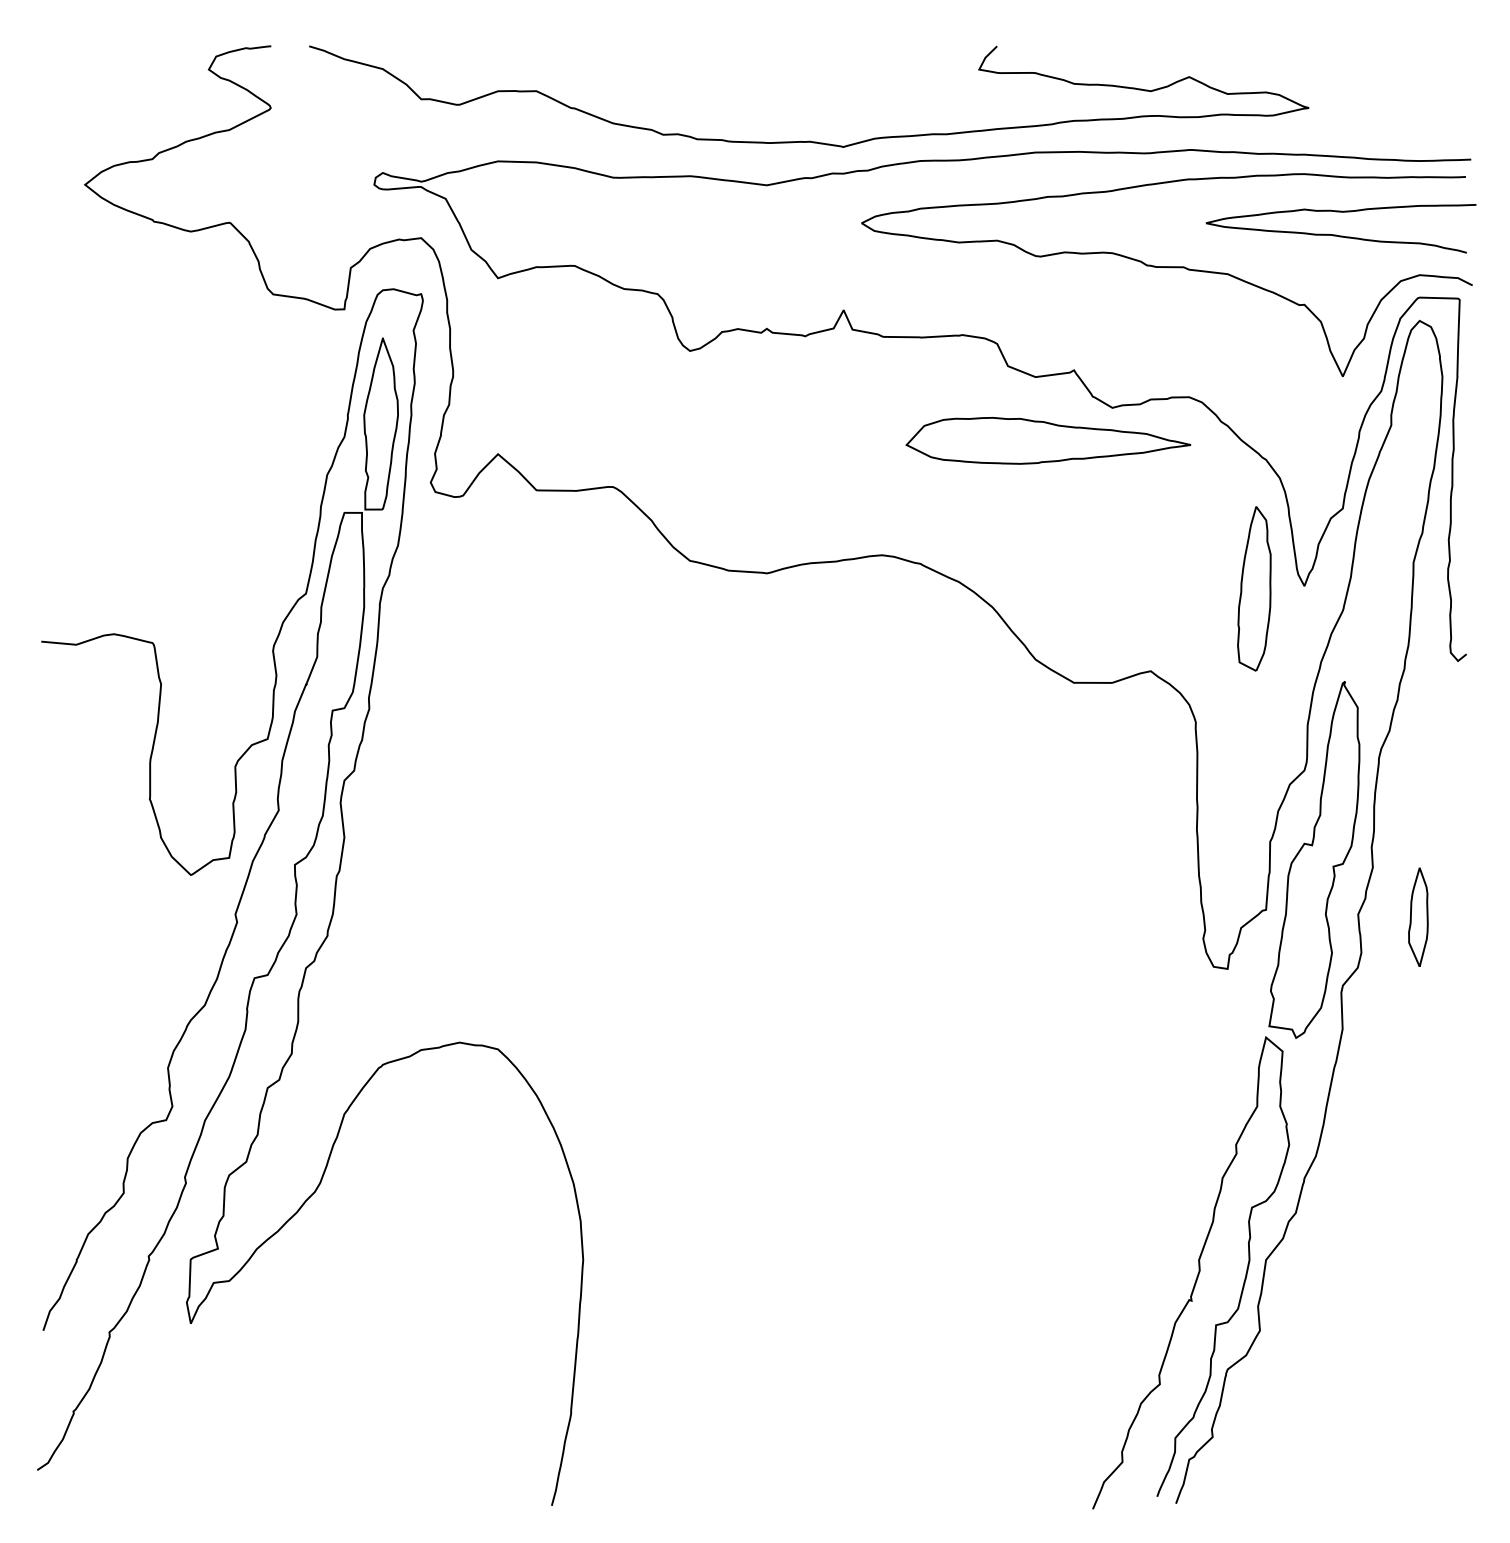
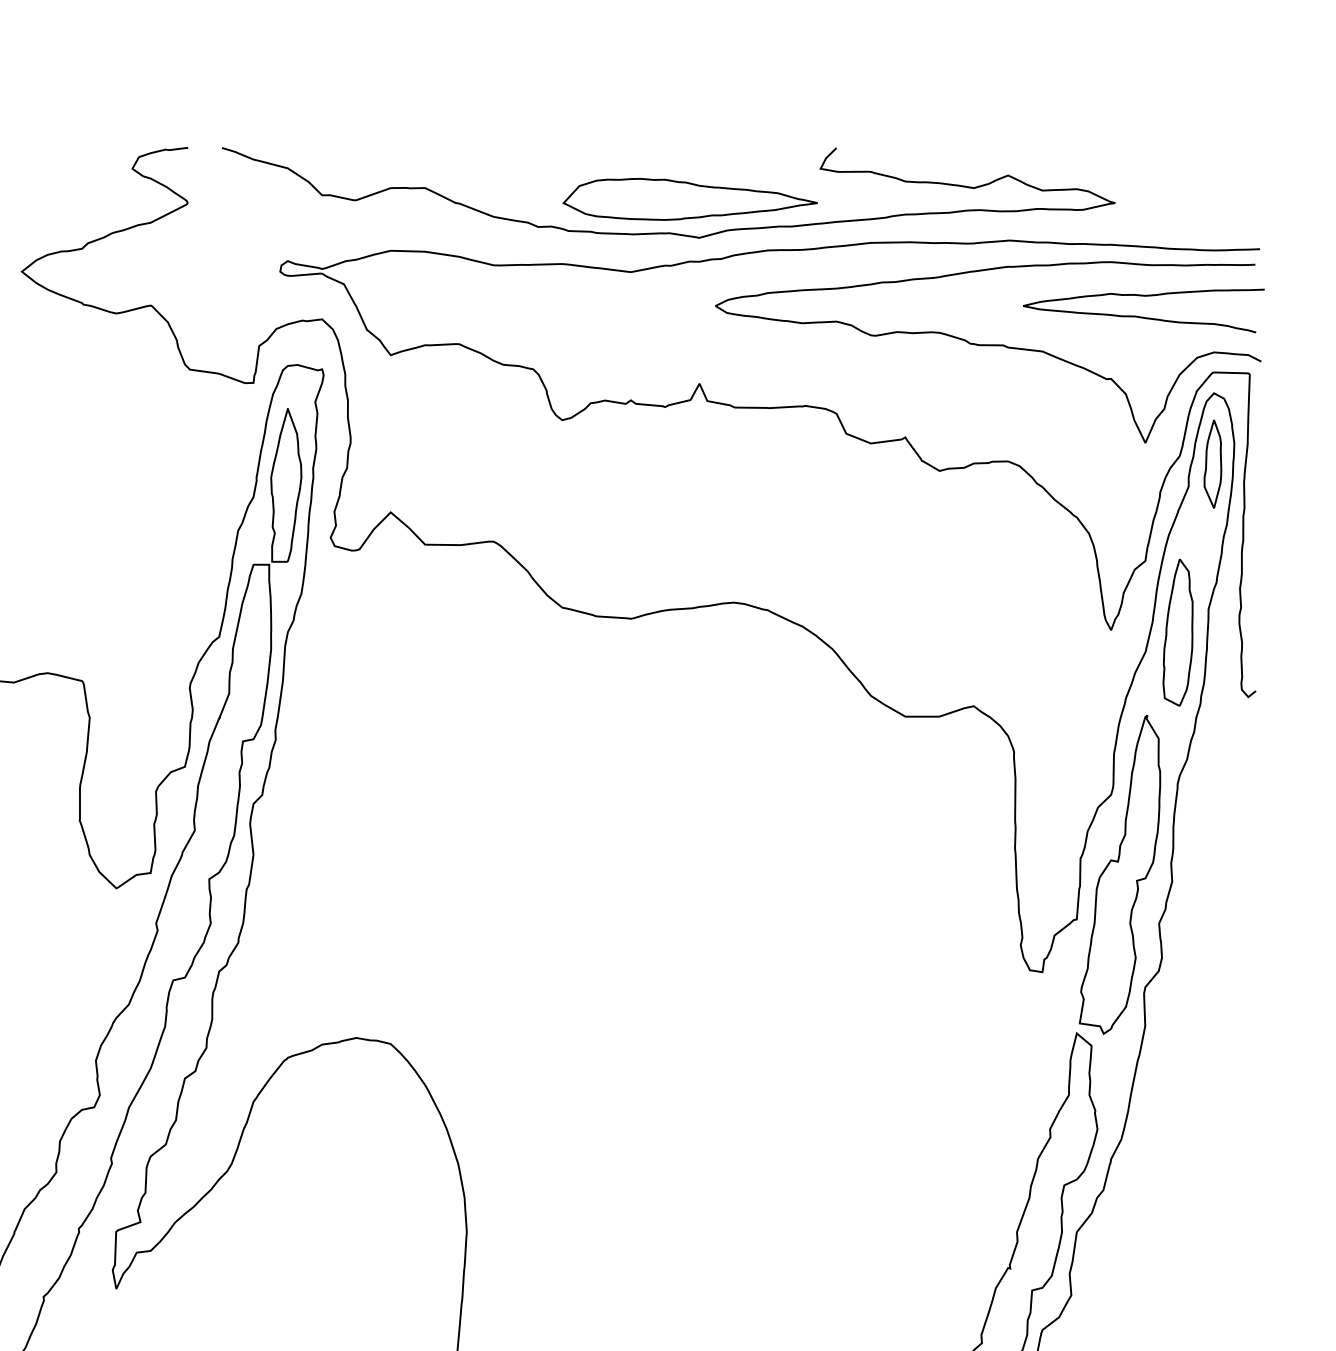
part: (1048, 440) -> (690, 199), moved
part: (1254, 588) -> (1178, 632), moved
part: (1418, 916) -> (1212, 463), moved

